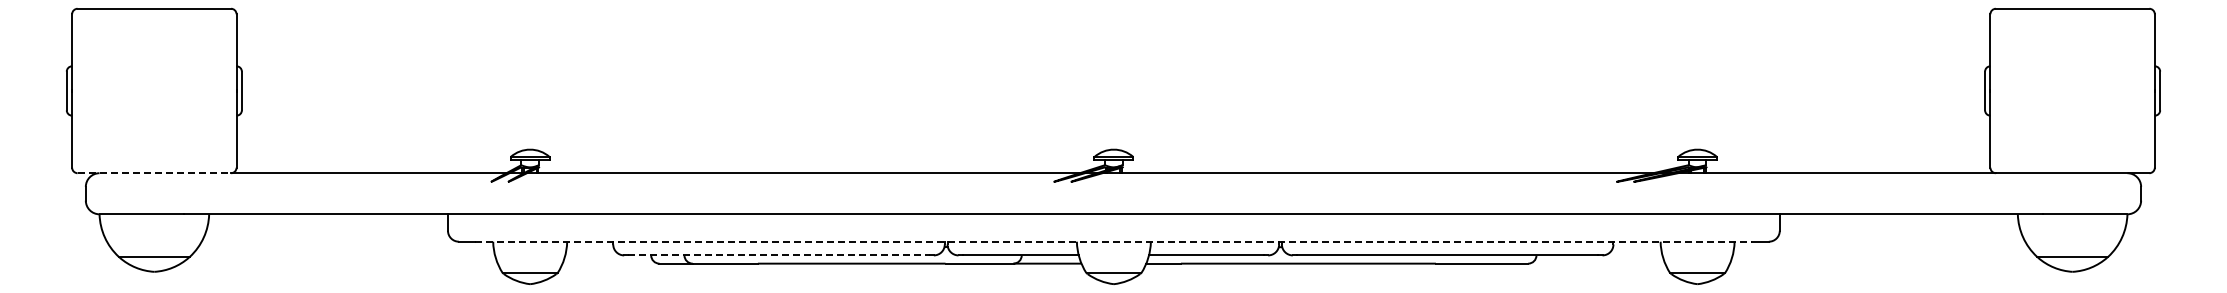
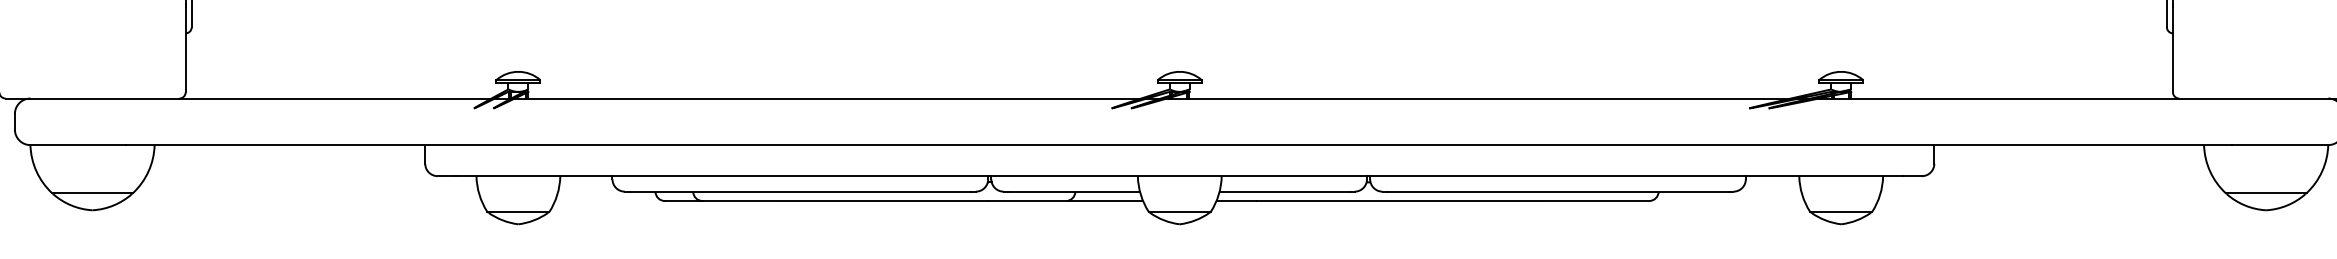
line: (154, 173) -> (92, 98), dashed -> solid
line: (1113, 241) -> (1179, 175), dashed -> solid
line: (779, 255) -> (800, 191), dashed -> solid

